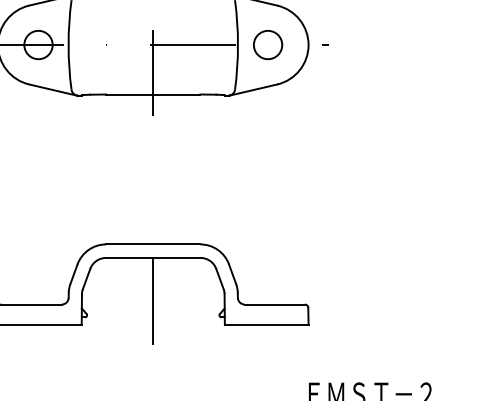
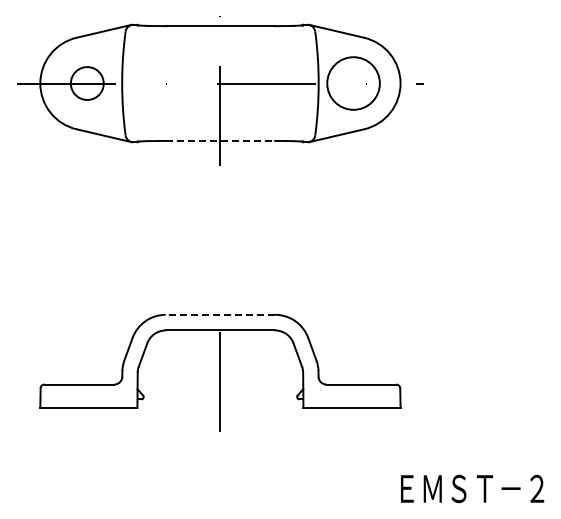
circle: (268, 45) -> (353, 83), size x1.6
line: (153, 94) -> (220, 140), solid -> dashed
line: (153, 244) -> (220, 314), solid -> dashed

